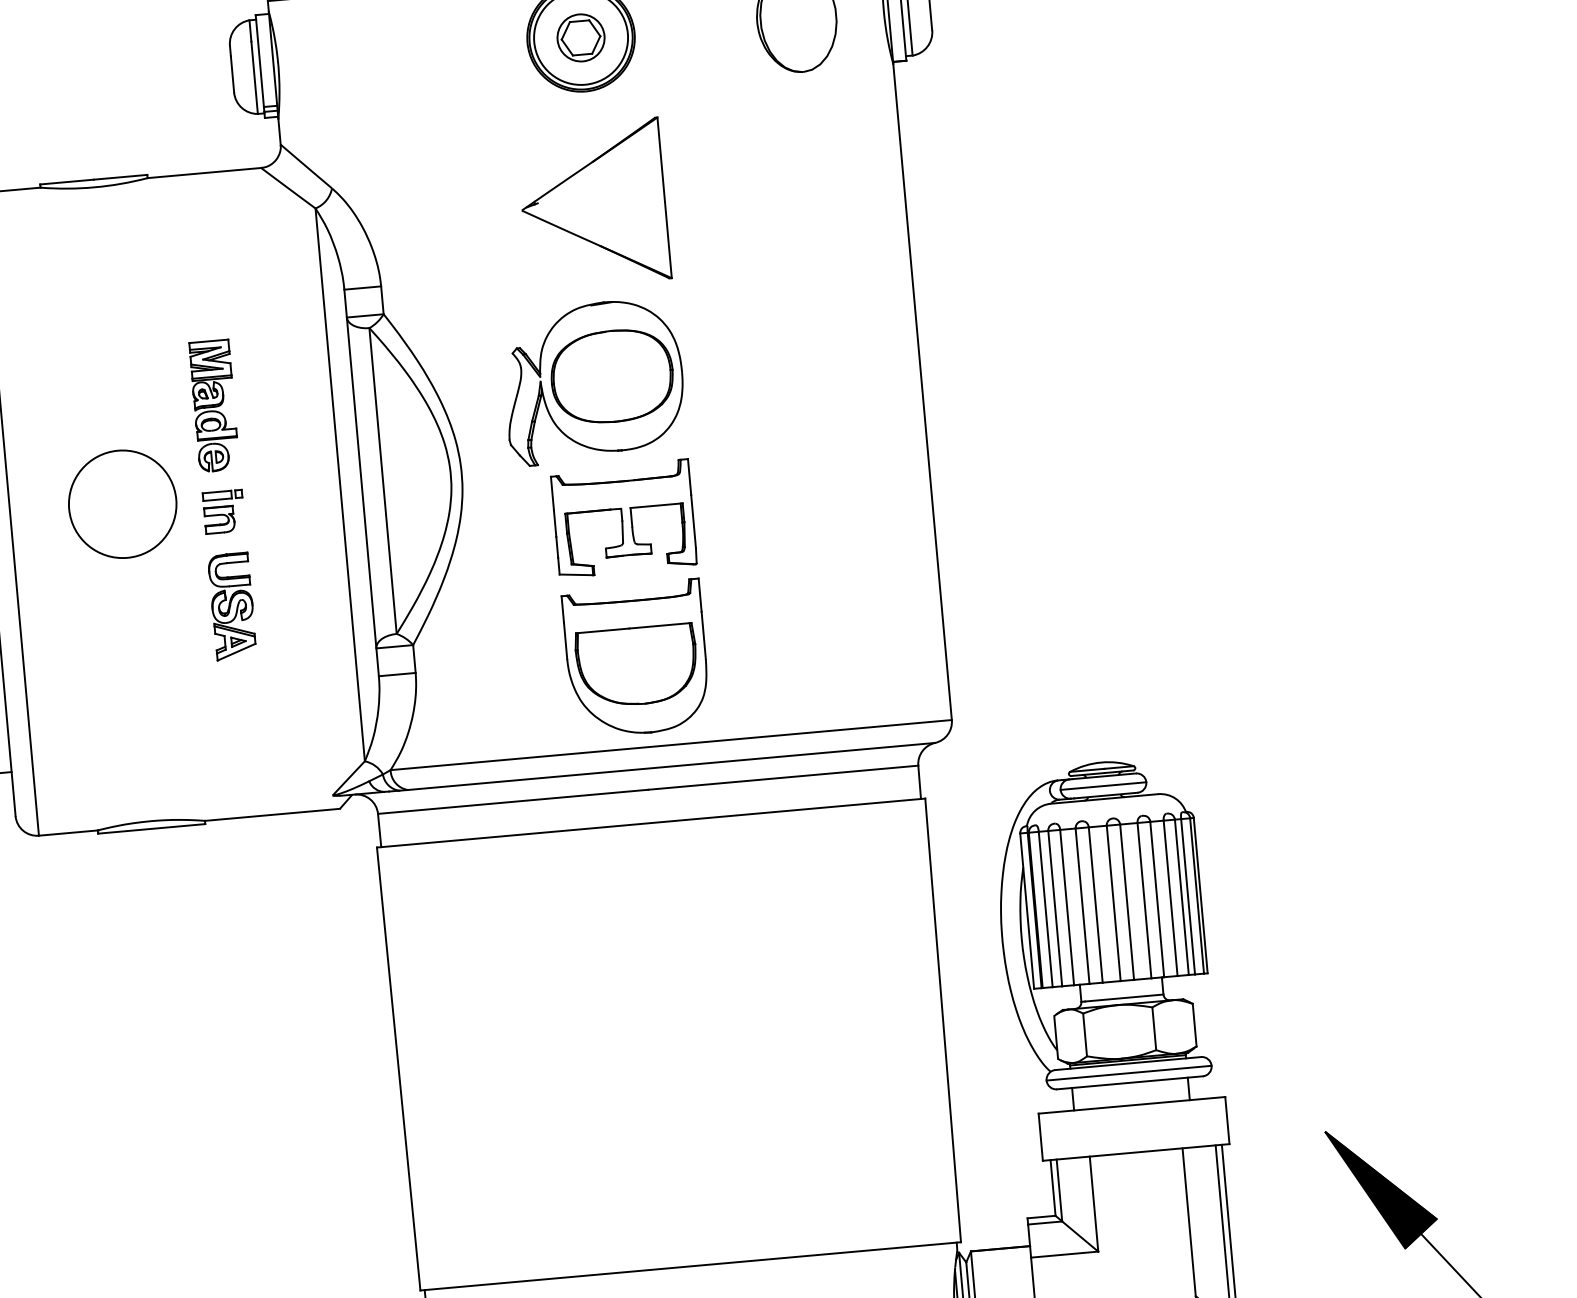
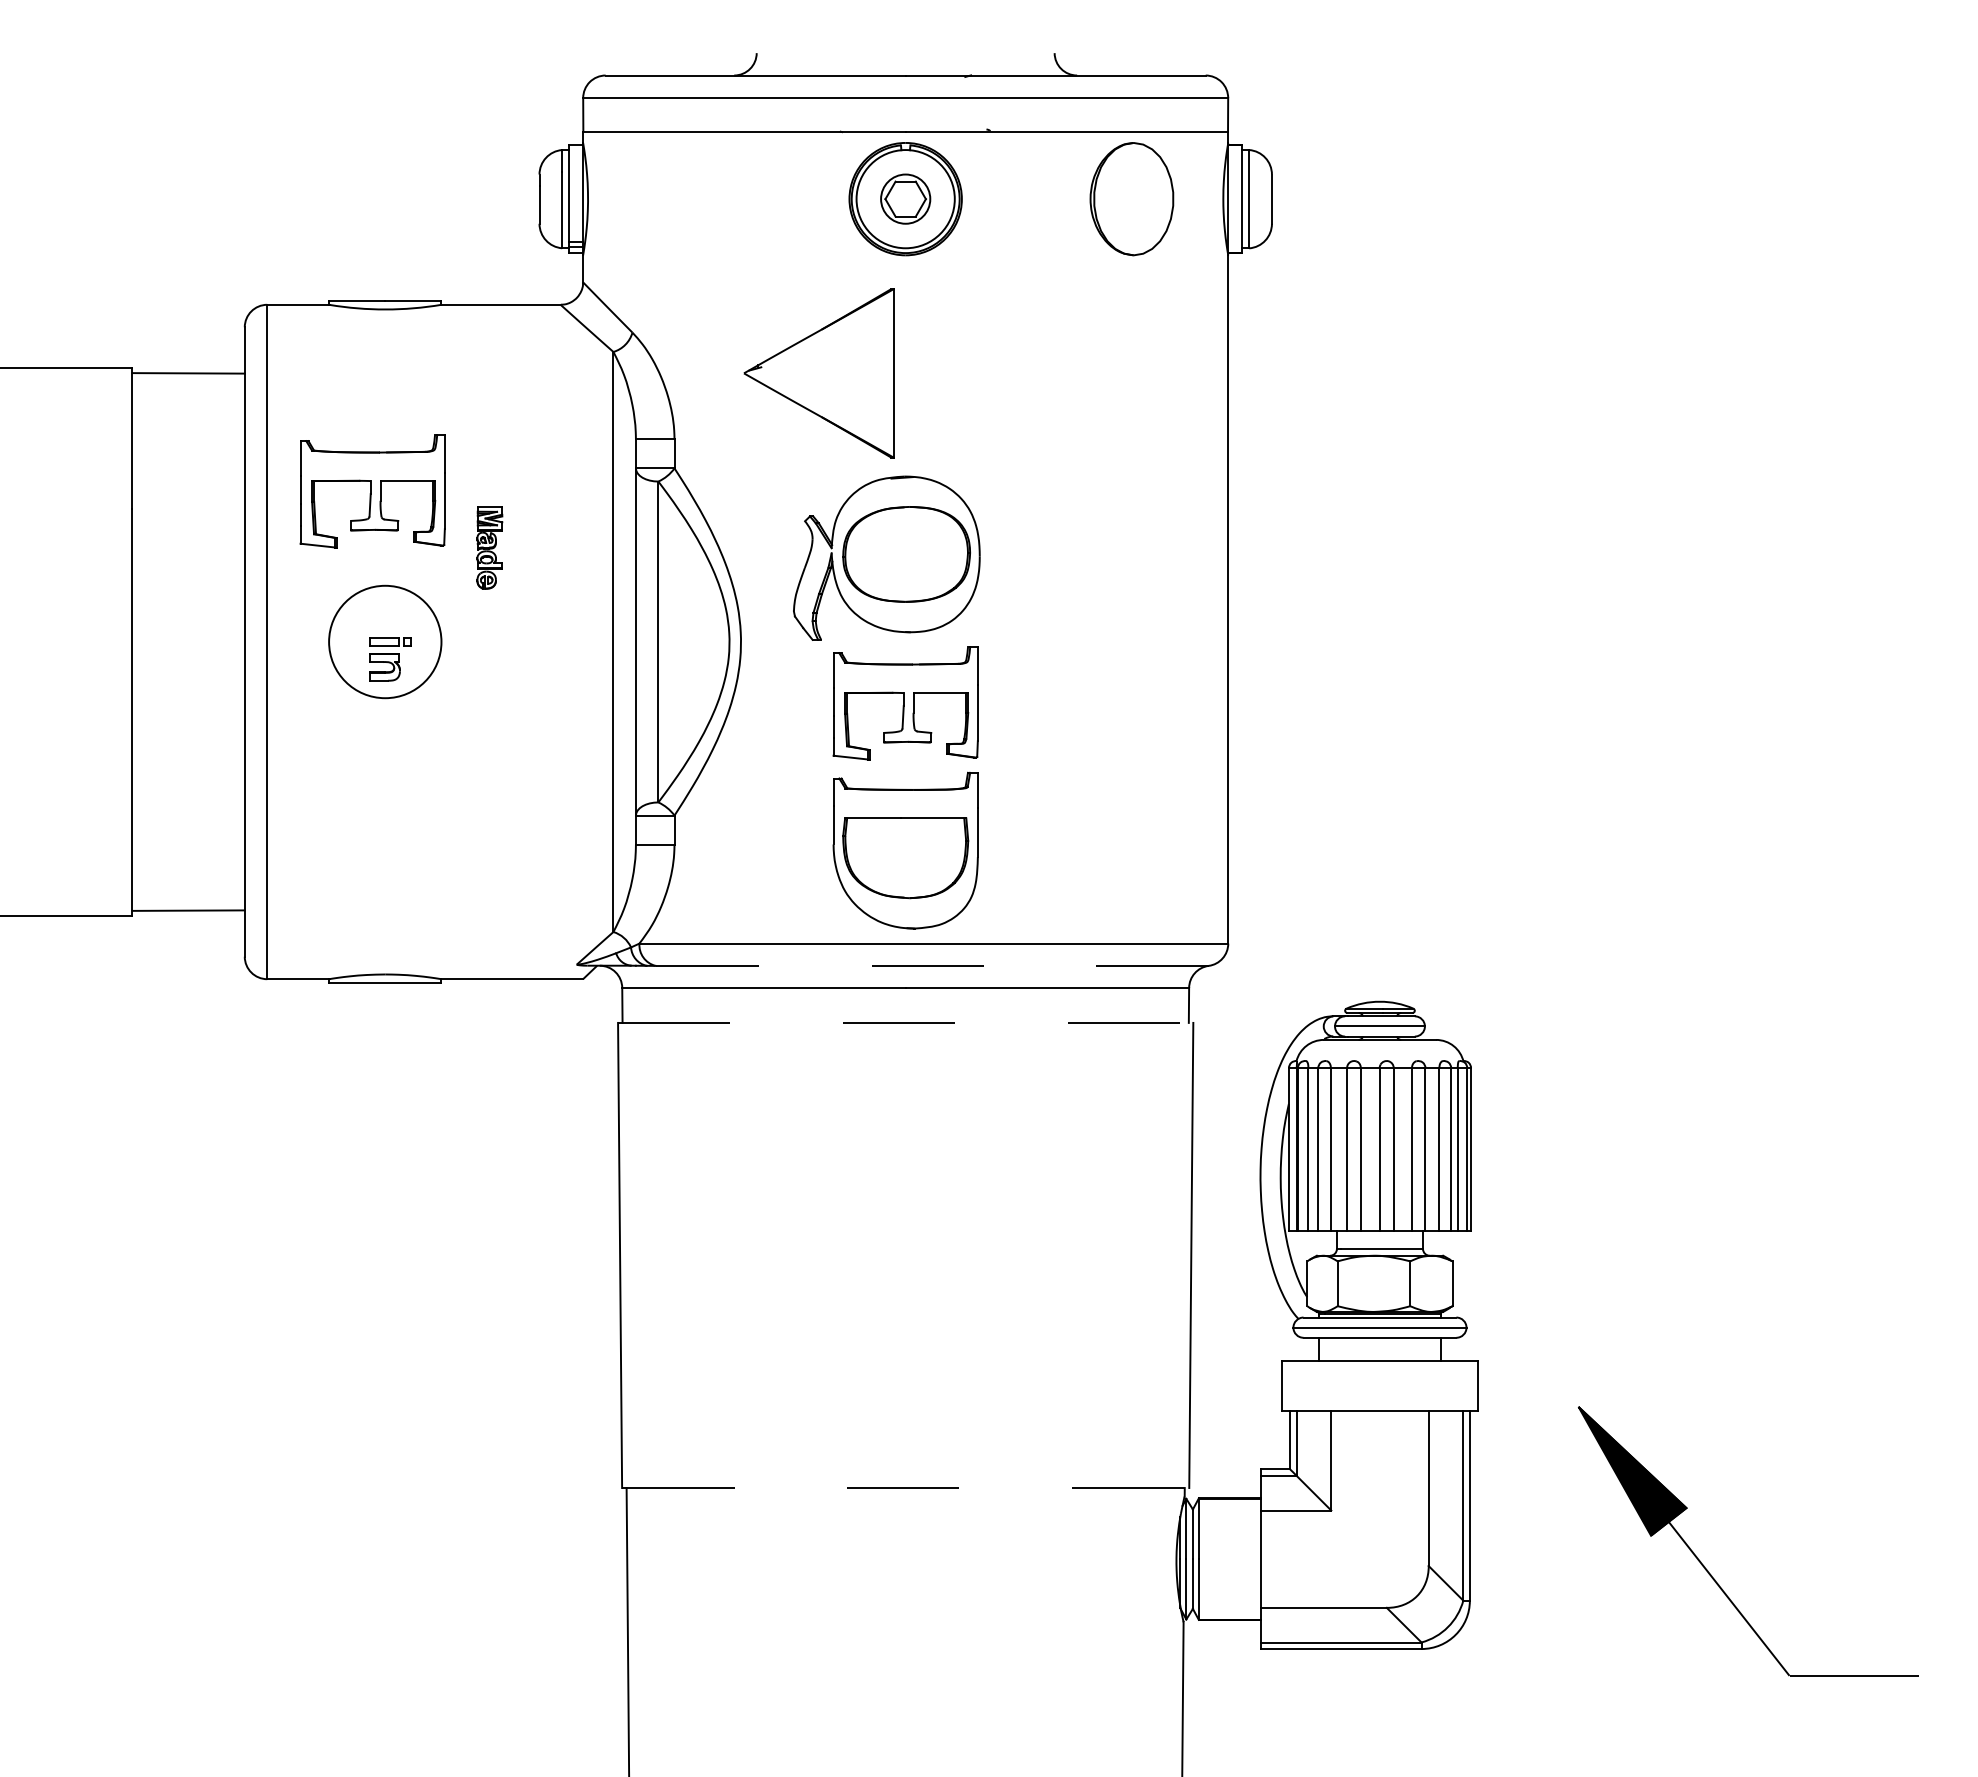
part: (592, 204) -> (818, 373), moved
part: (97, 361) -> (372, 491), added
part: (214, 405) -> (489, 547), size x0.6
part: (224, 512) -> (390, 659), moved
part: (231, 606) -> (489, 758), removed
line: (671, 766) -> (932, 965), solid -> dashed
line: (650, 822) -> (905, 1022), solid -> dashed
line: (690, 1266) -> (905, 1488), solid -> dashed

